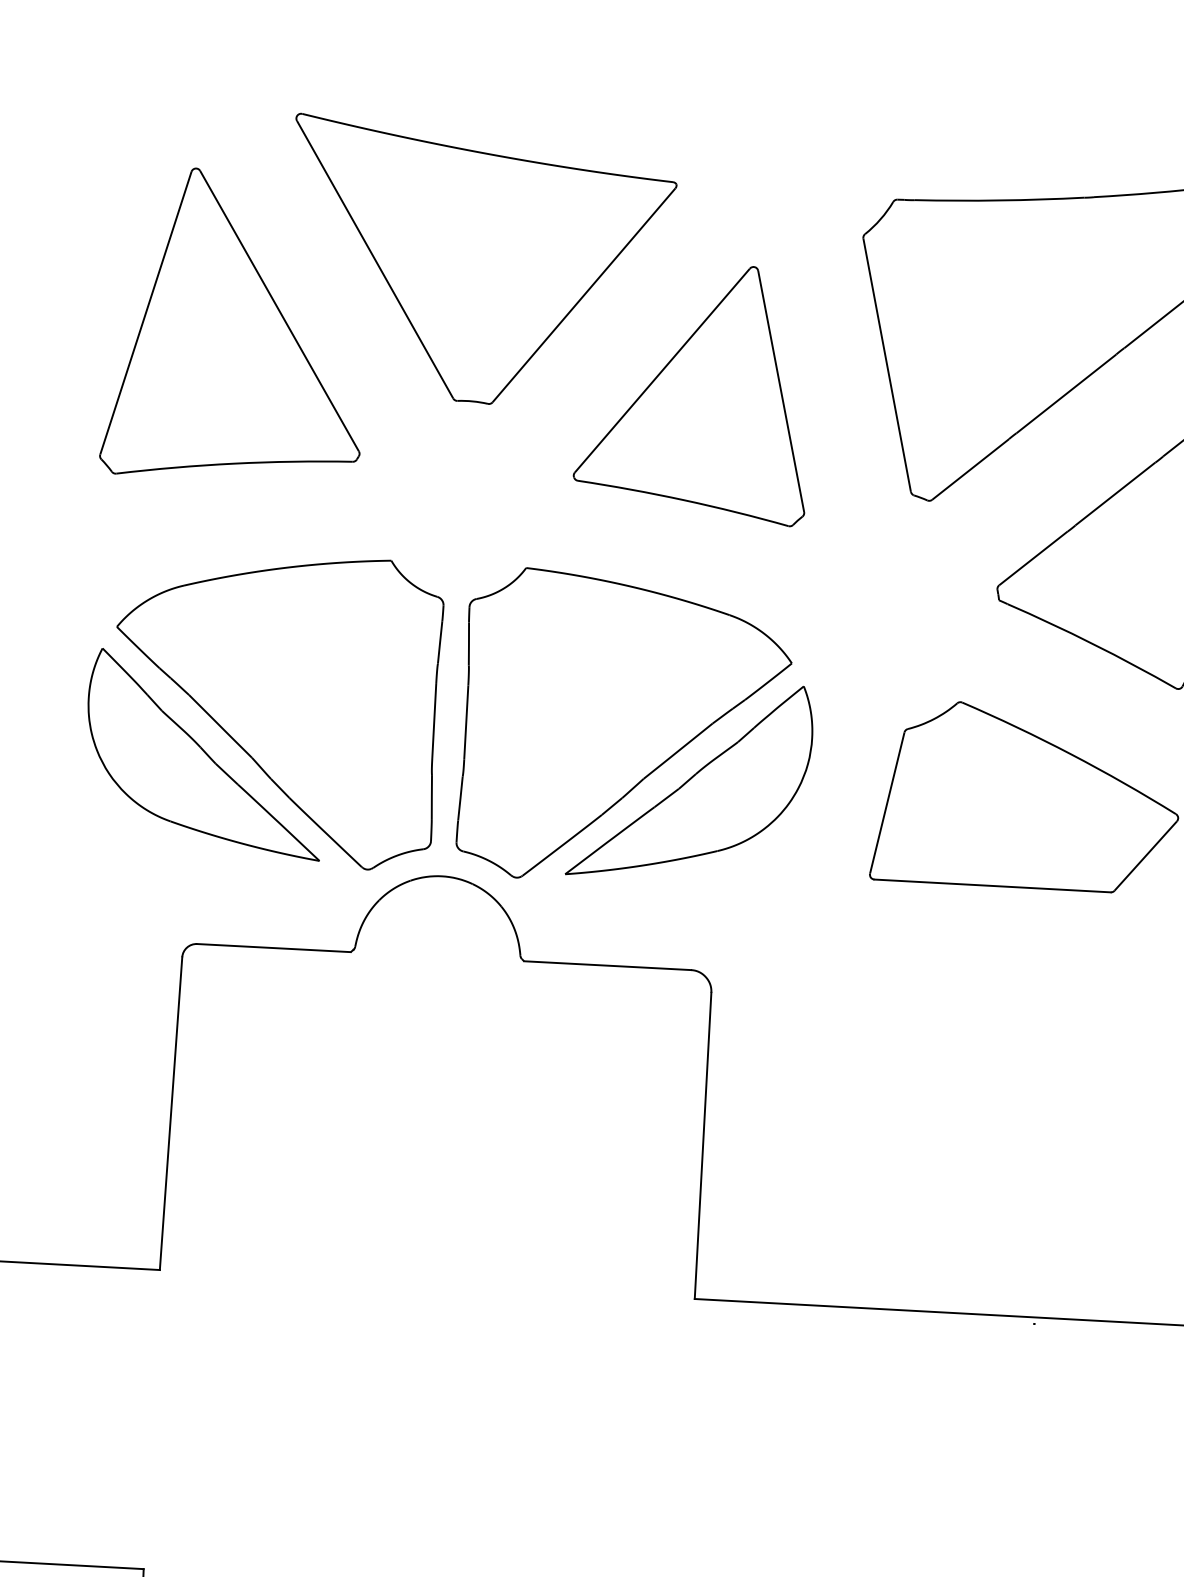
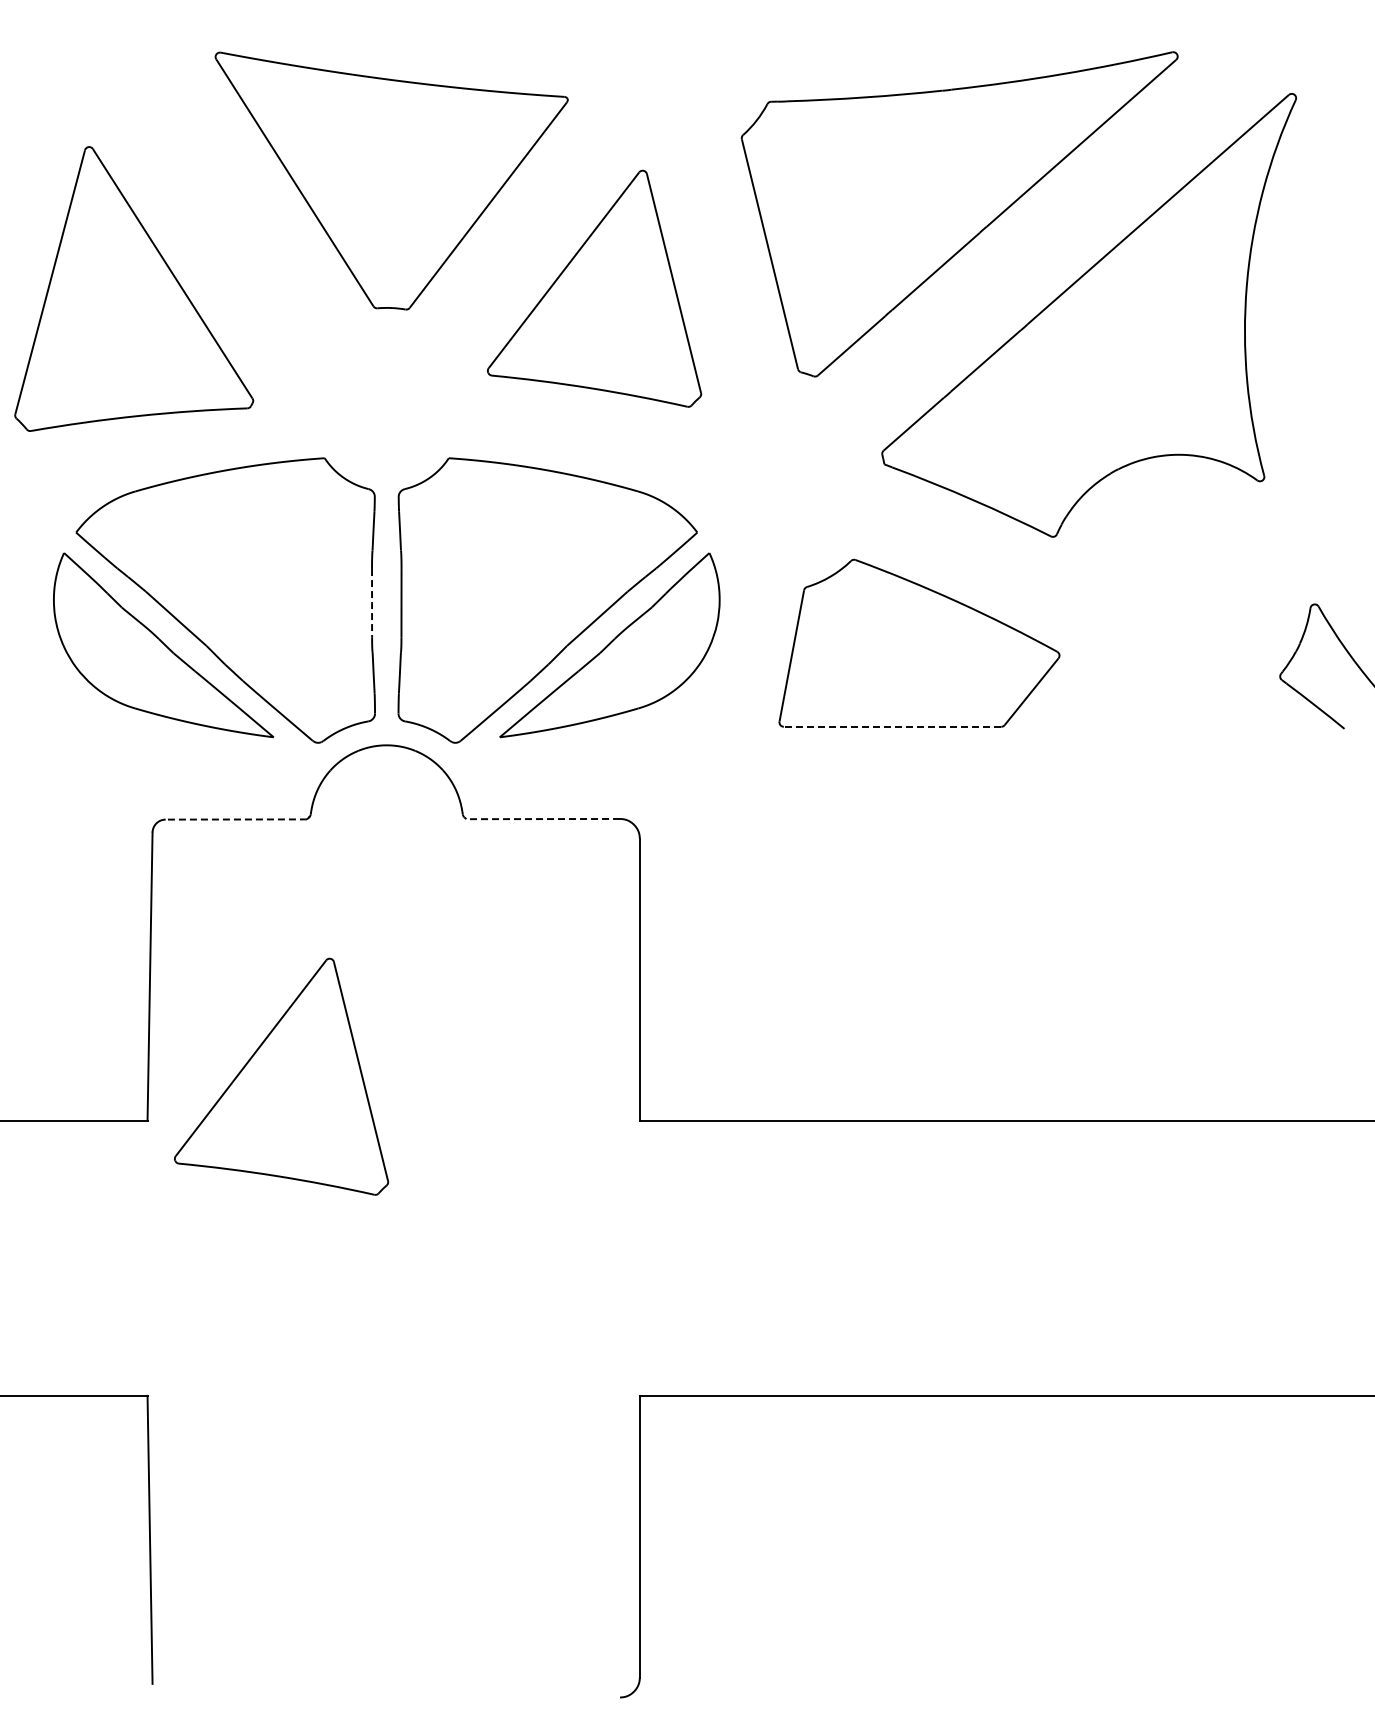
part: (237, 324) -> (134, 288), moved
line: (434, 721) -> (372, 603), solid -> dashed
line: (992, 885) -> (892, 726), solid -> dashed
line: (274, 948) -> (236, 819), solid -> dashed
line: (607, 966) -> (543, 819), solid -> dashed
part: (308, 1229) -> (281, 1076), added

